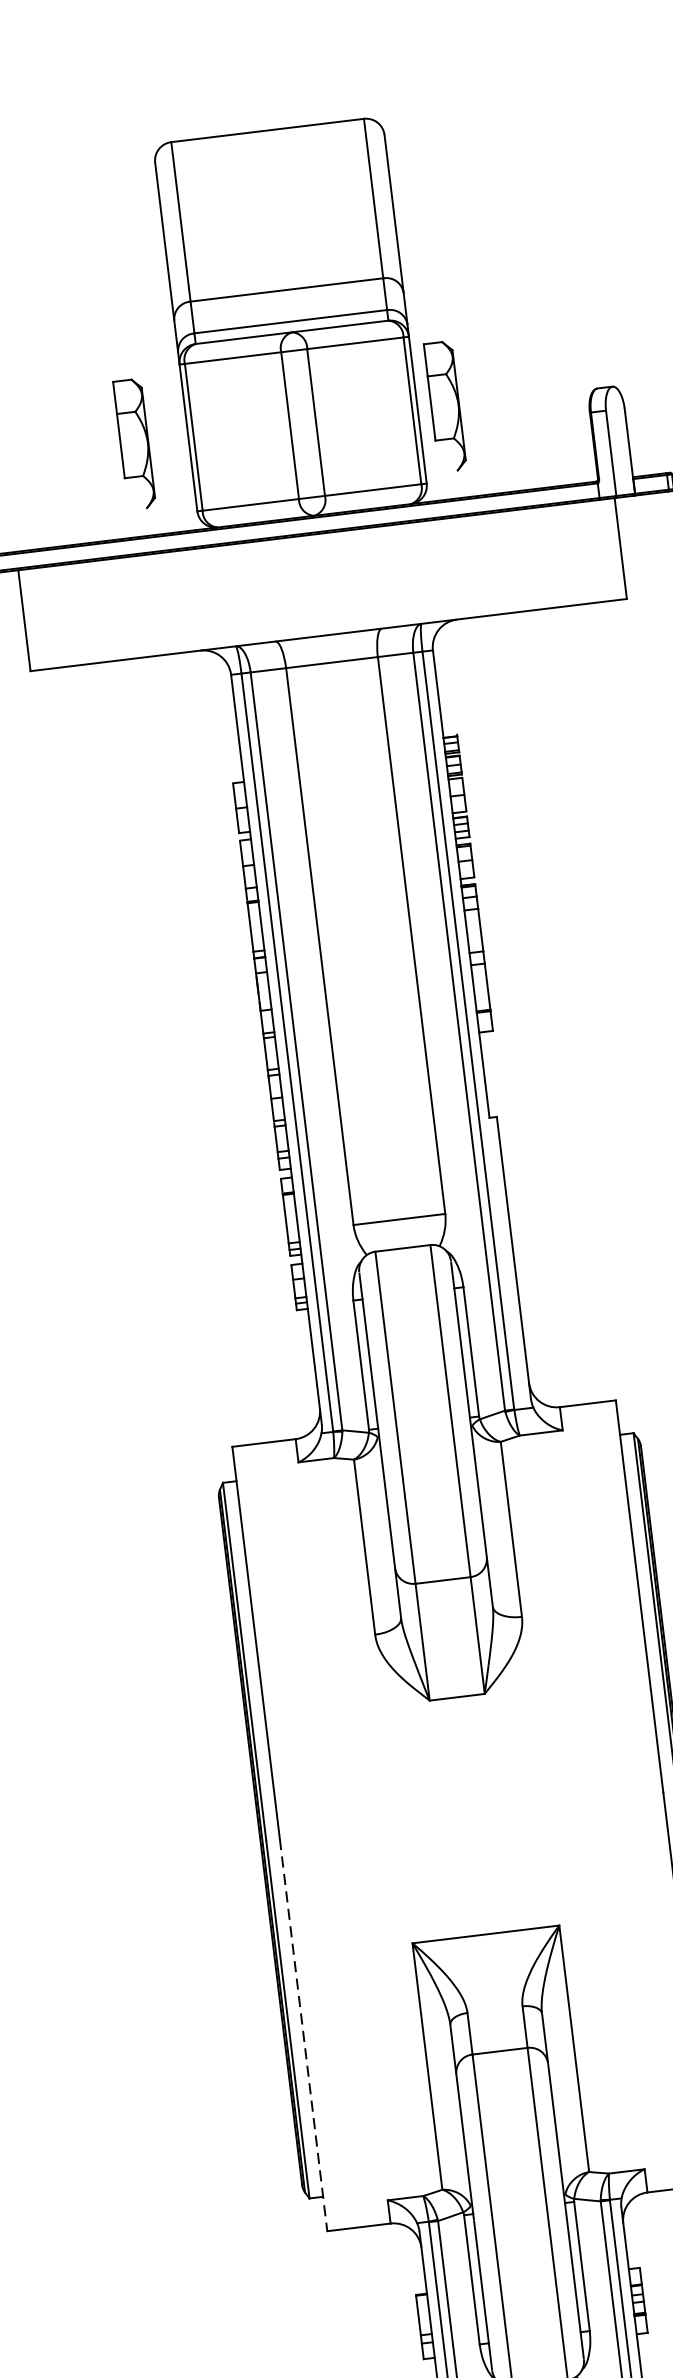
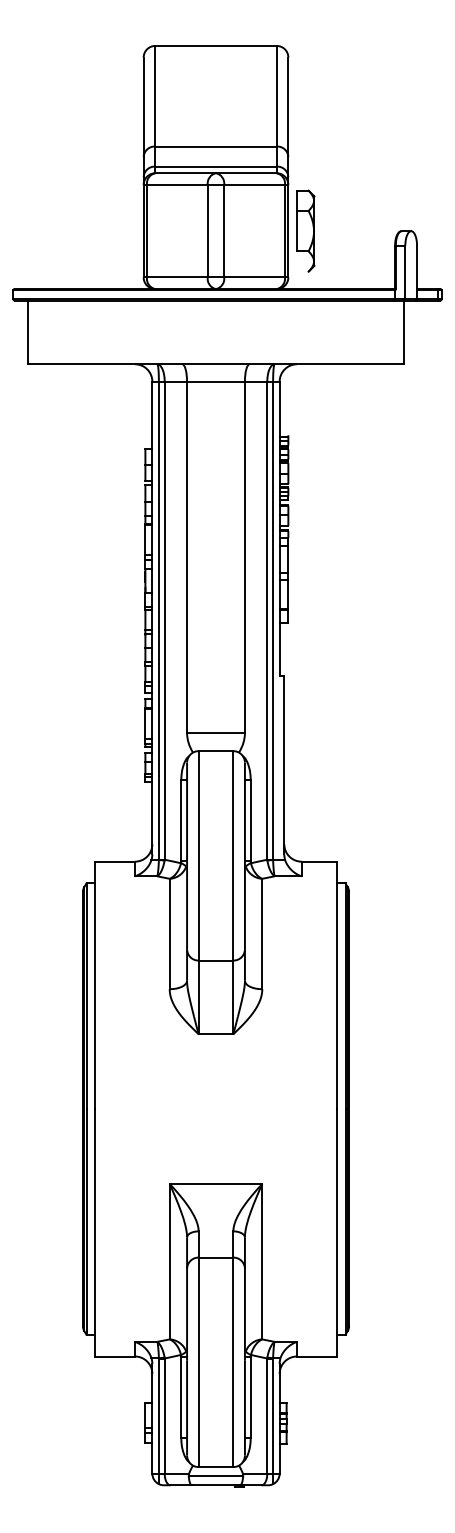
part: (134, 443) -> (109, 230), removed
line: (304, 2034) -> (95, 1232), dashed -> solid

